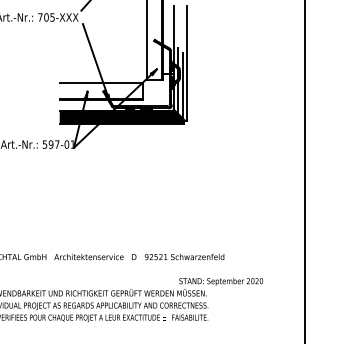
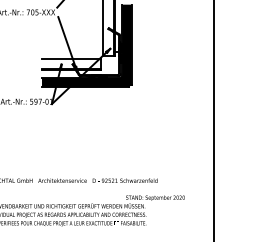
fill: (180, 63) -> (126, 44), added

